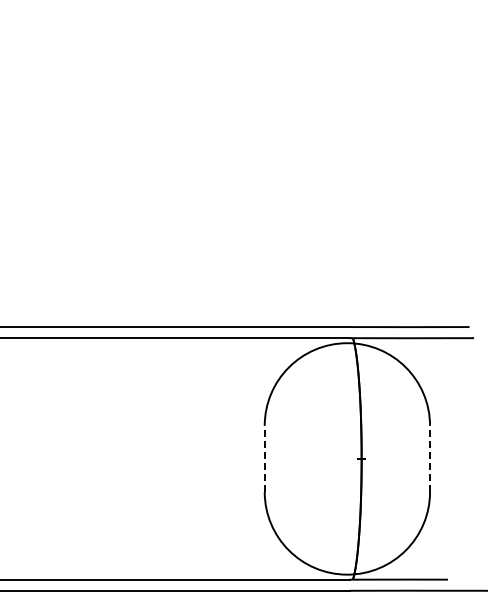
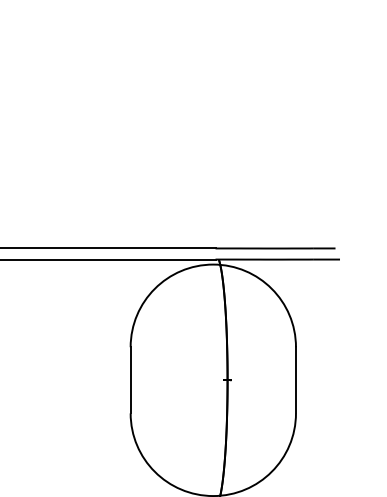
line: (264, 458) -> (130, 379), dashed -> solid
line: (430, 458) -> (296, 379), dashed -> solid

